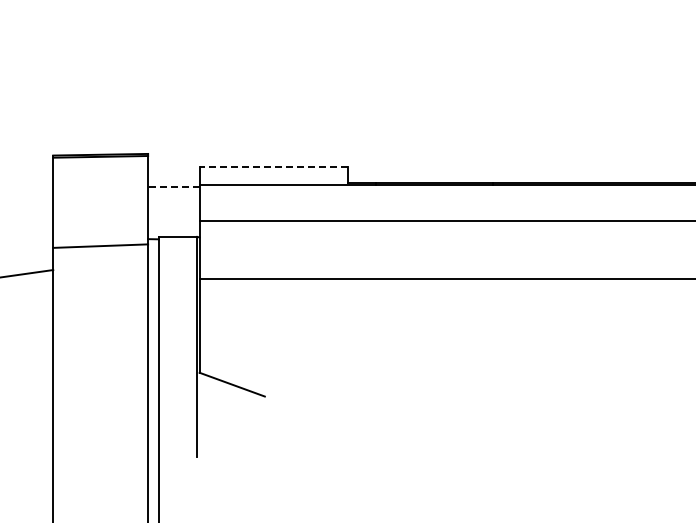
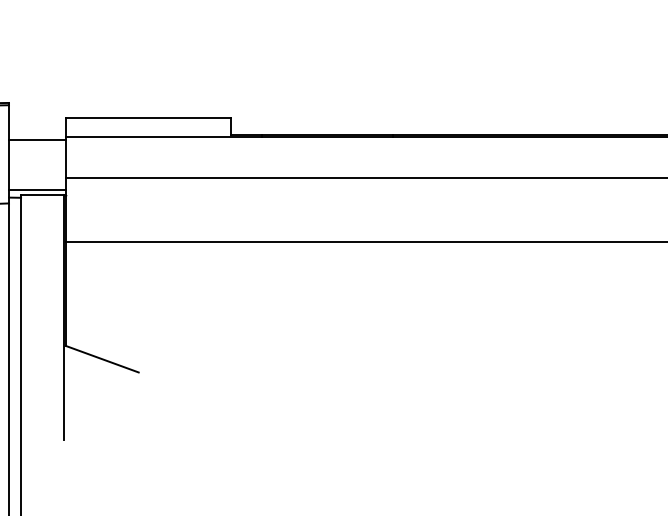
line: (273, 167) -> (148, 118), dashed -> solid
line: (173, 187) -> (37, 140), dashed -> solid
line: (173, 232) -> (37, 190), added

